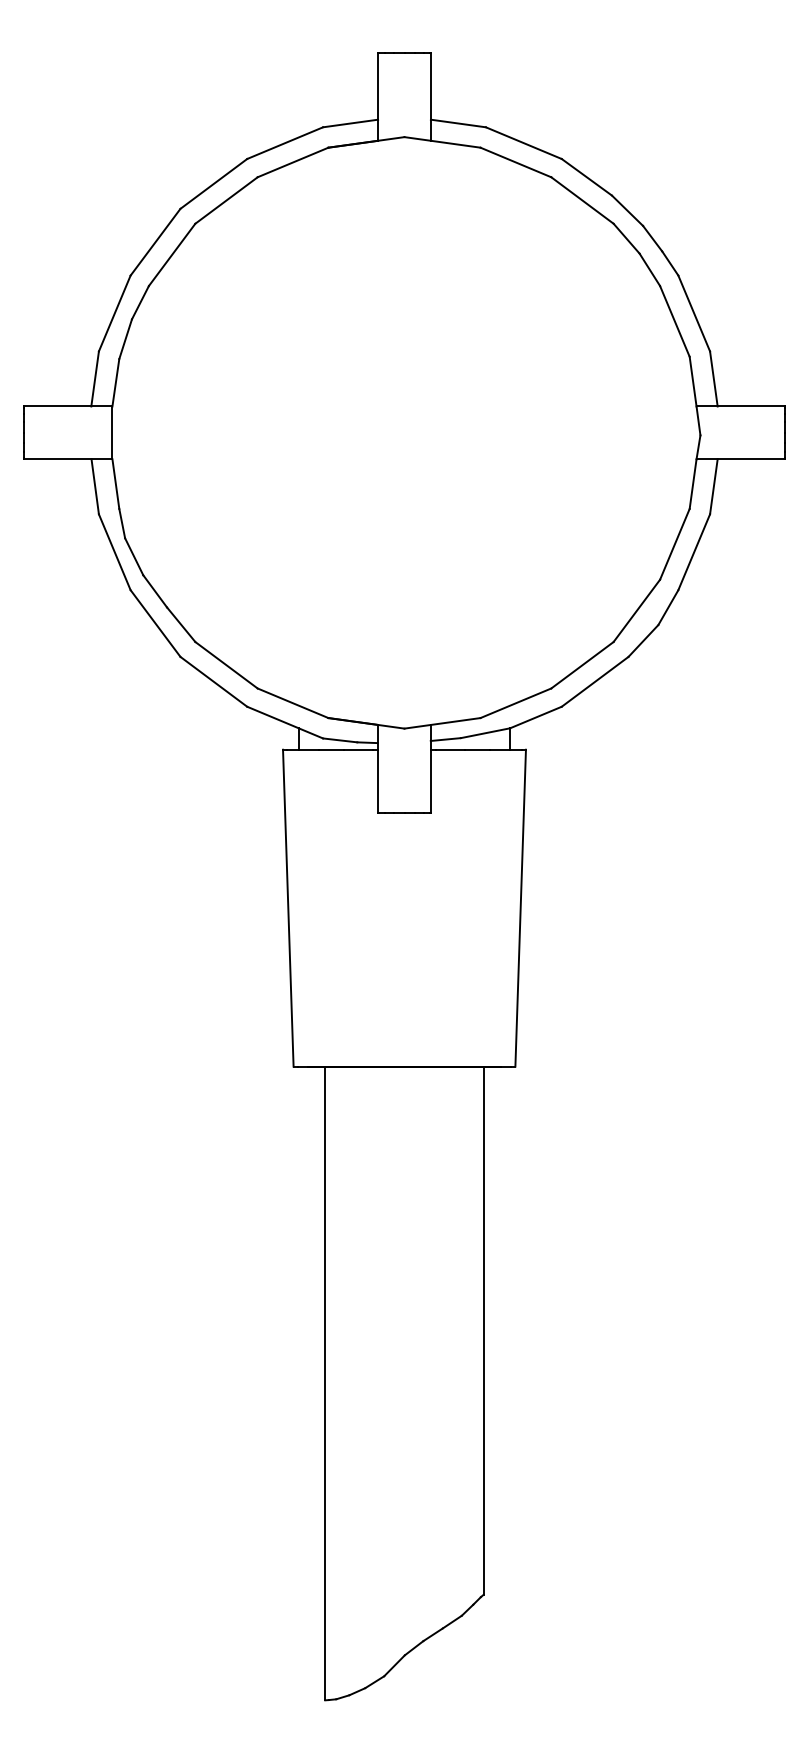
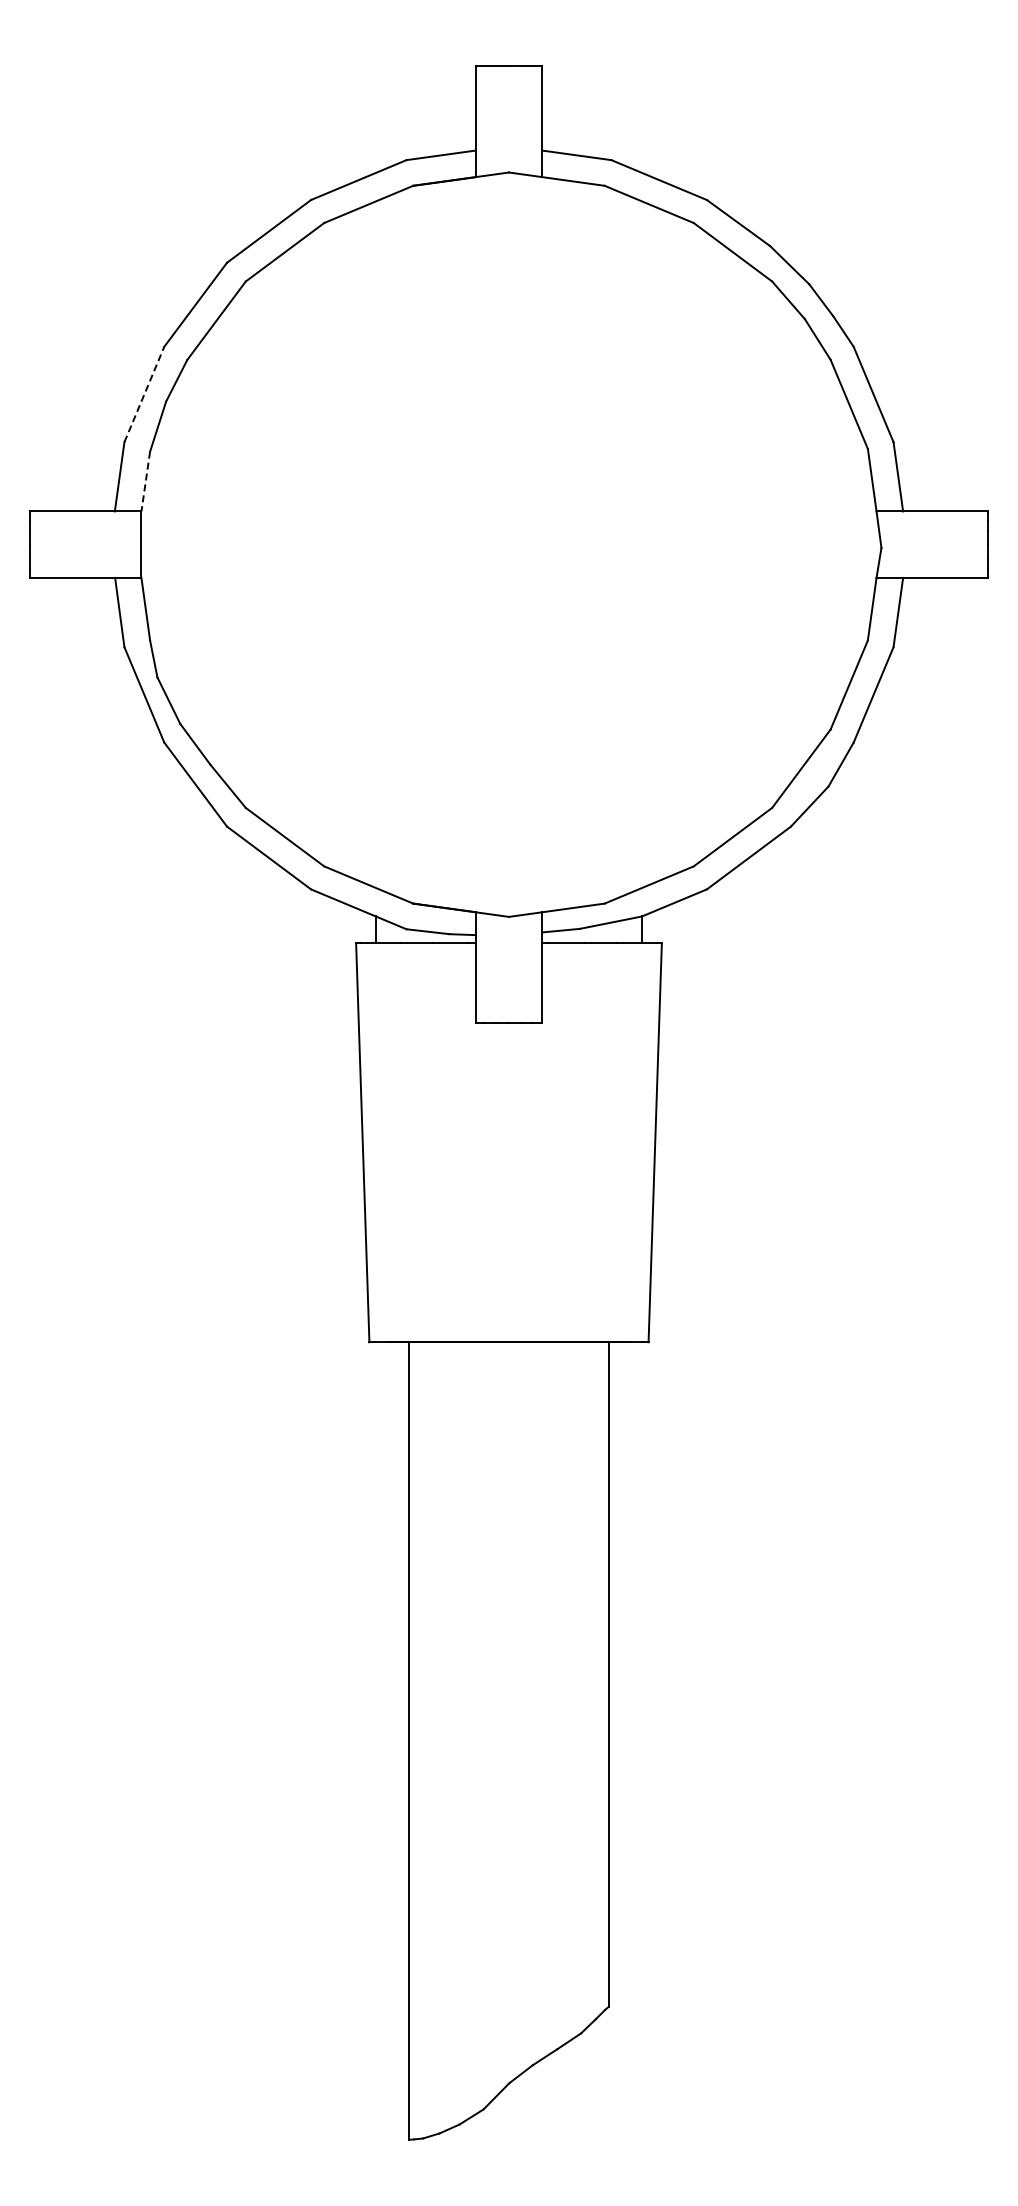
line: (114, 313) -> (144, 394), solid -> dashed
line: (115, 383) -> (145, 482), solid -> dashed

